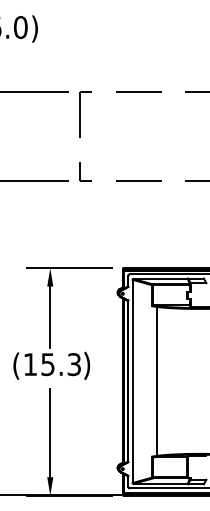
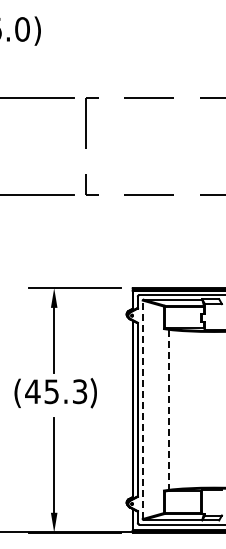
text: (30, 364) -> (32, 391), (15.3 -> (45.3
line: (132, 381) -> (142, 409), solid -> dashed
line: (156, 382) -> (168, 410), solid -> dashed

